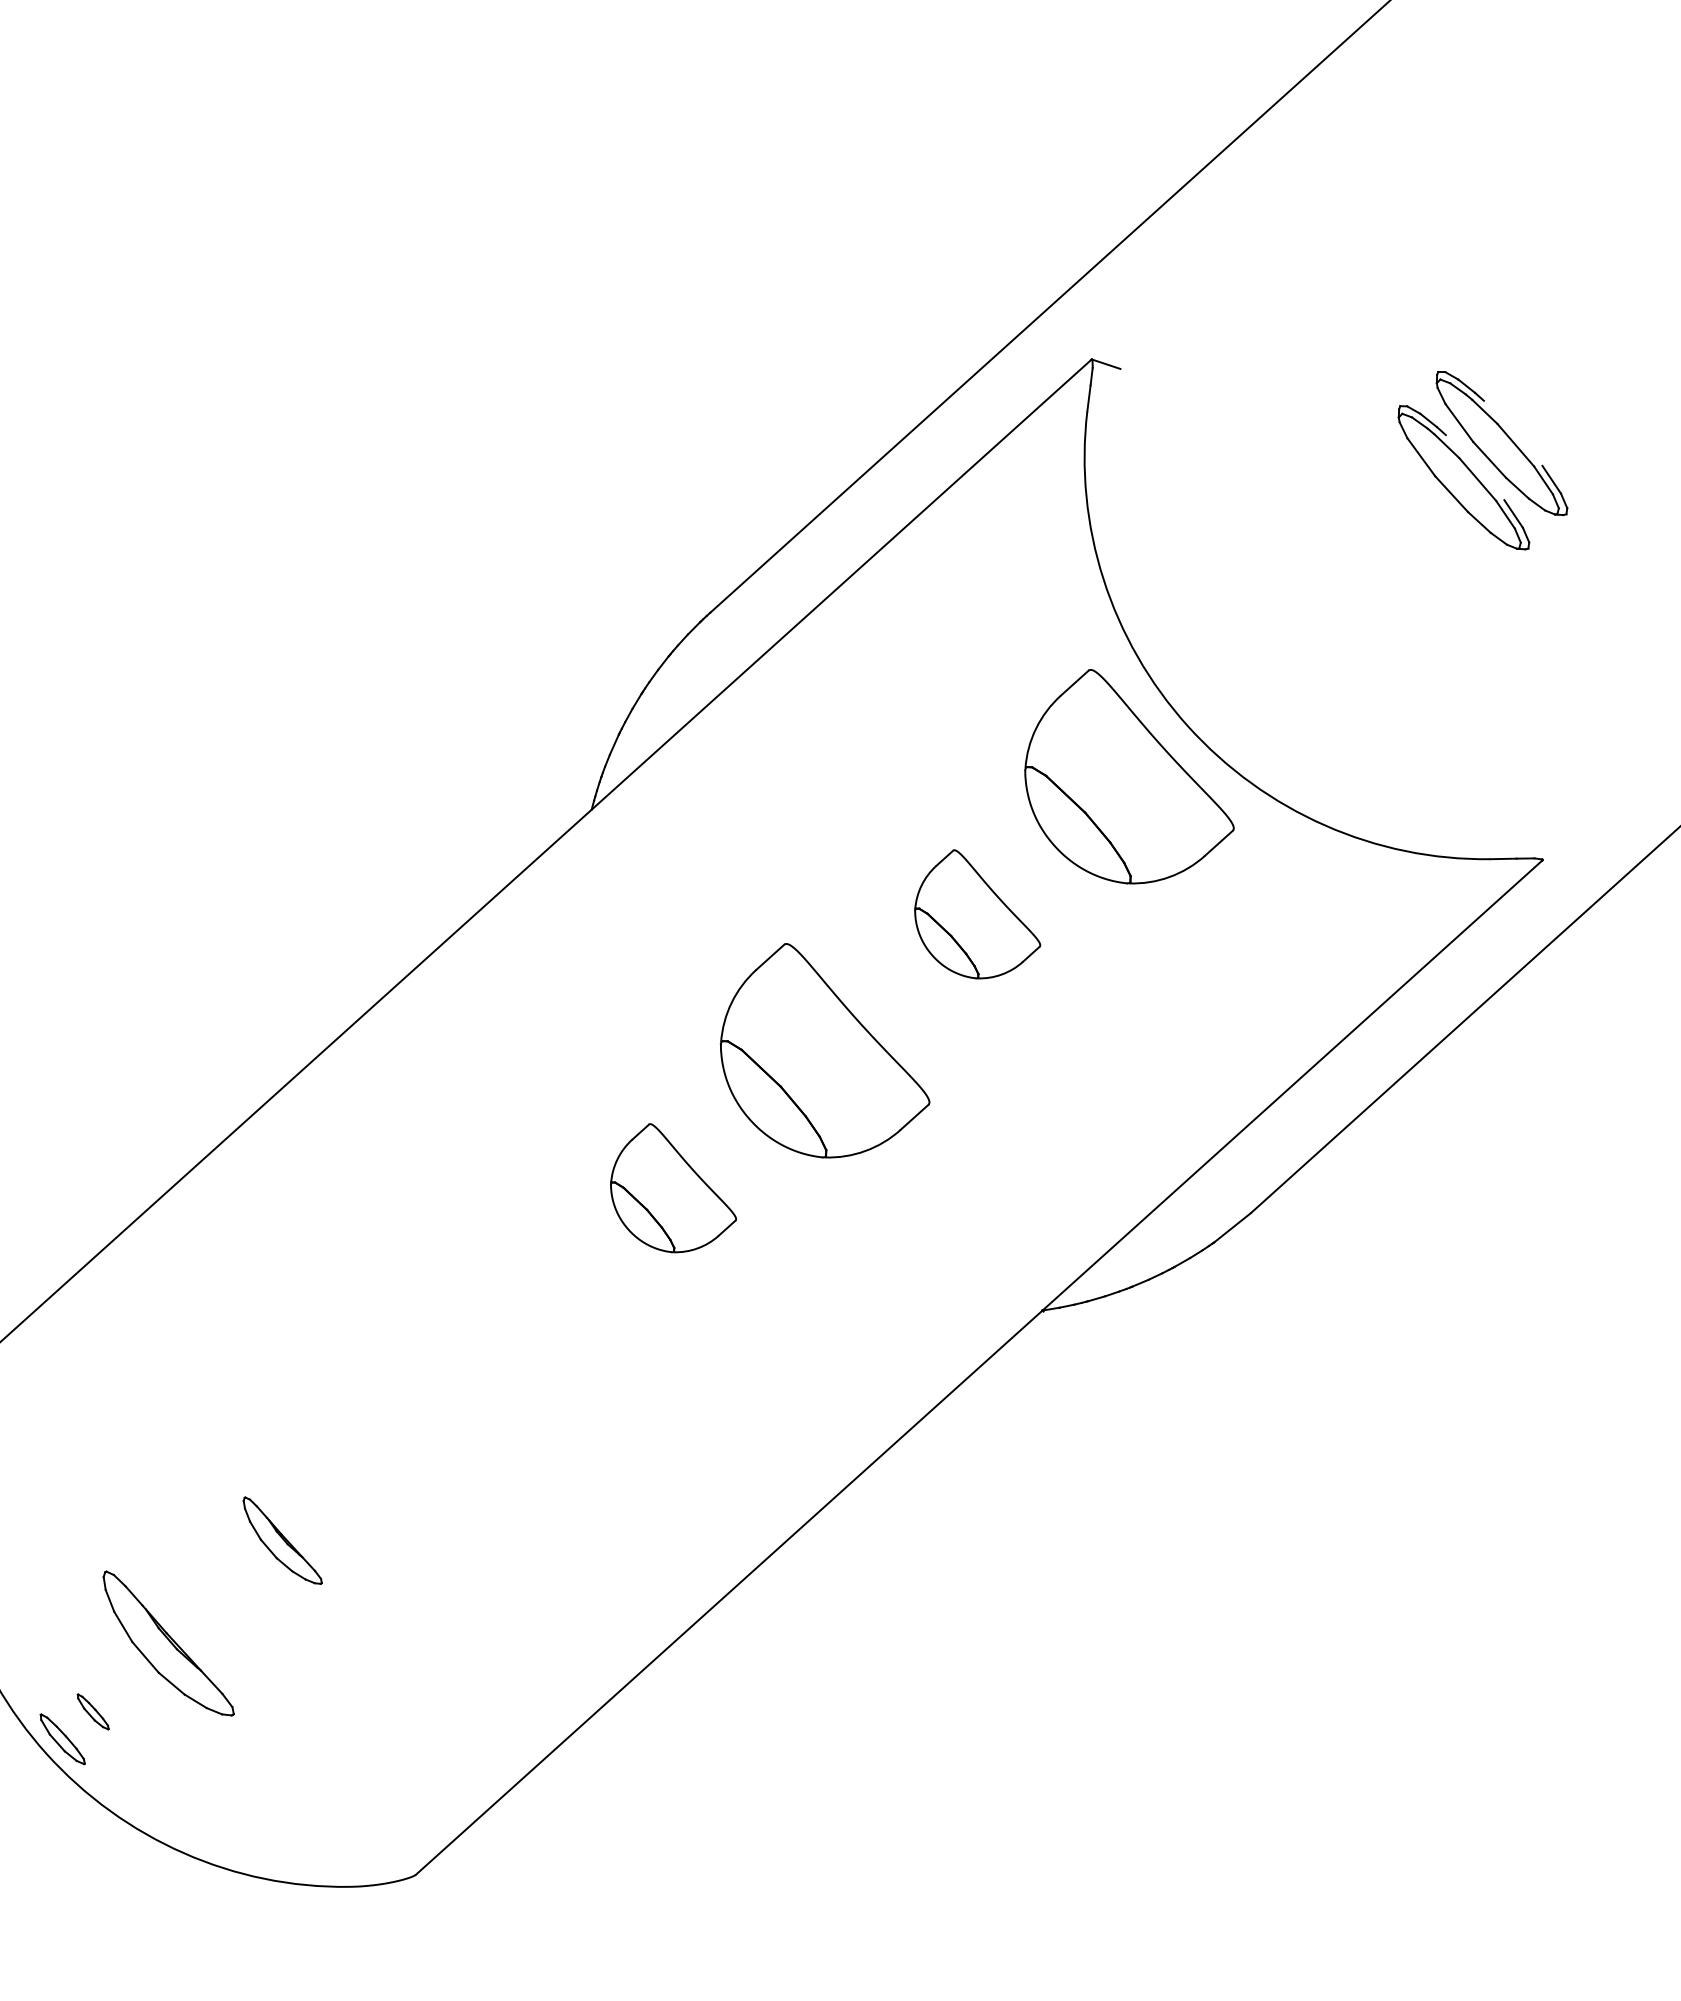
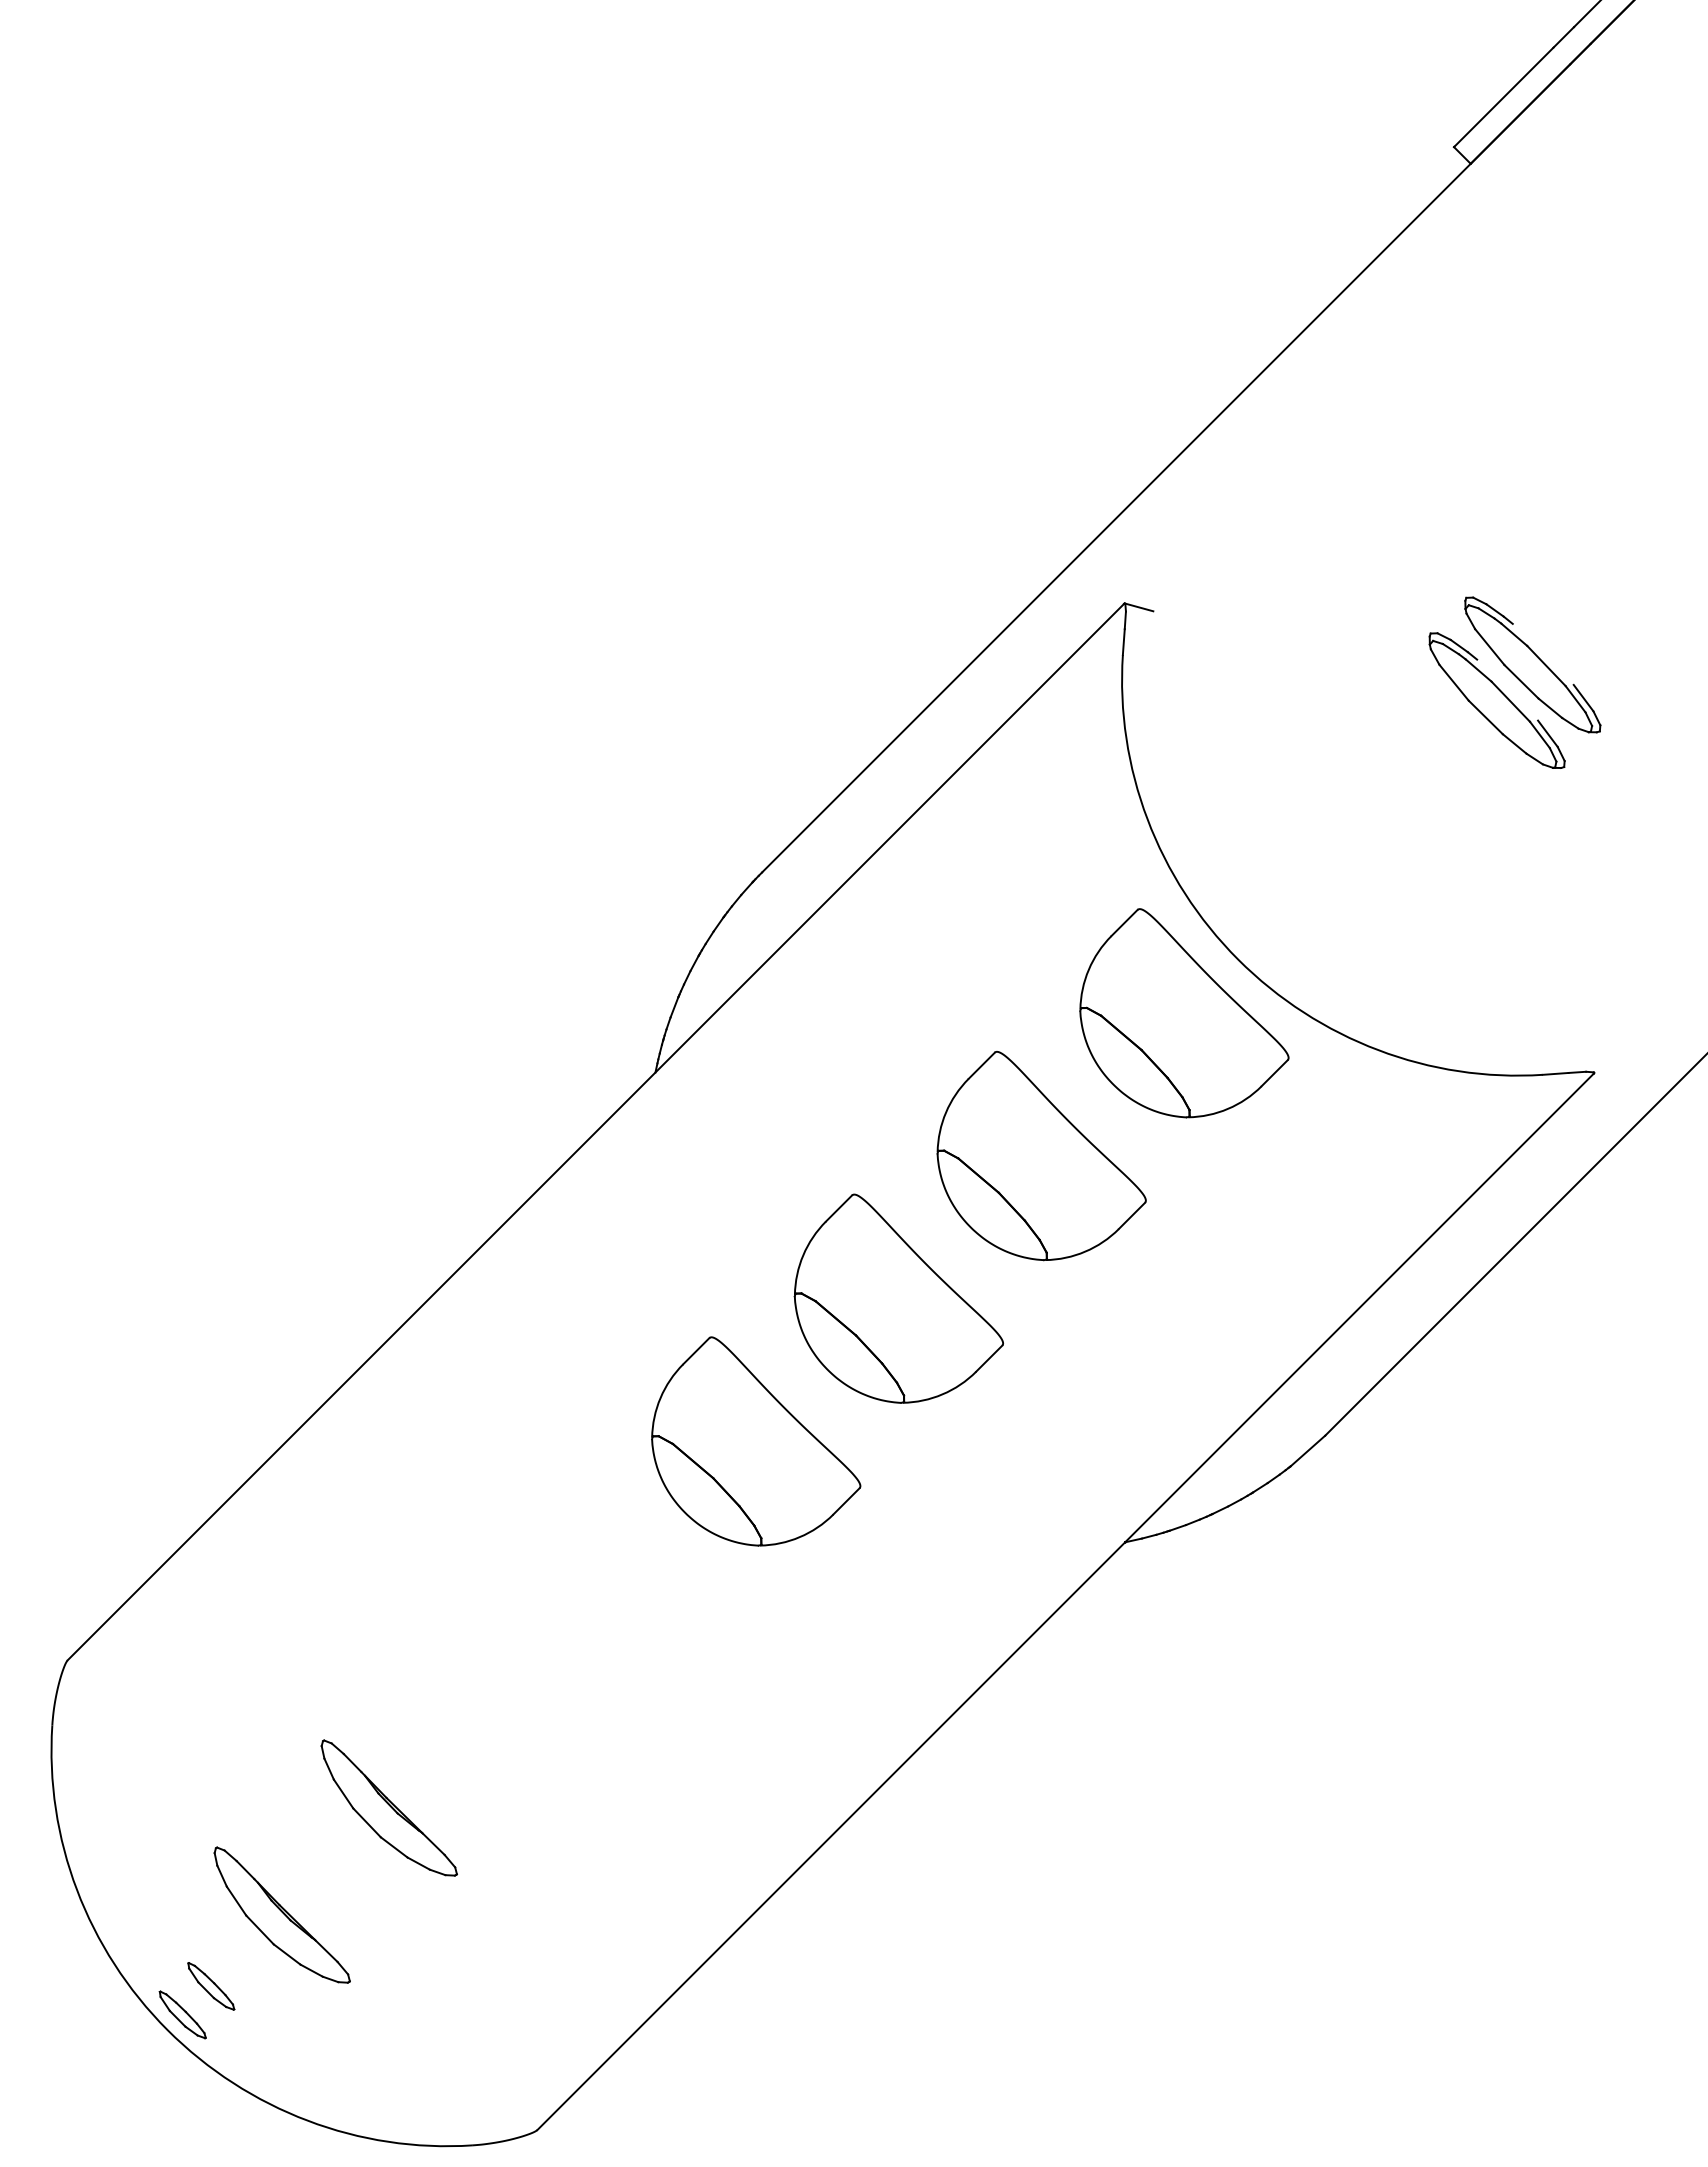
part: (978, 915) -> (1041, 1156), size x1.67
part: (674, 1188) -> (756, 1441), size x1.67
part: (282, 1540) -> (388, 1807), size x1.67
part: (93, 1712) -> (211, 1986), size x1.43

